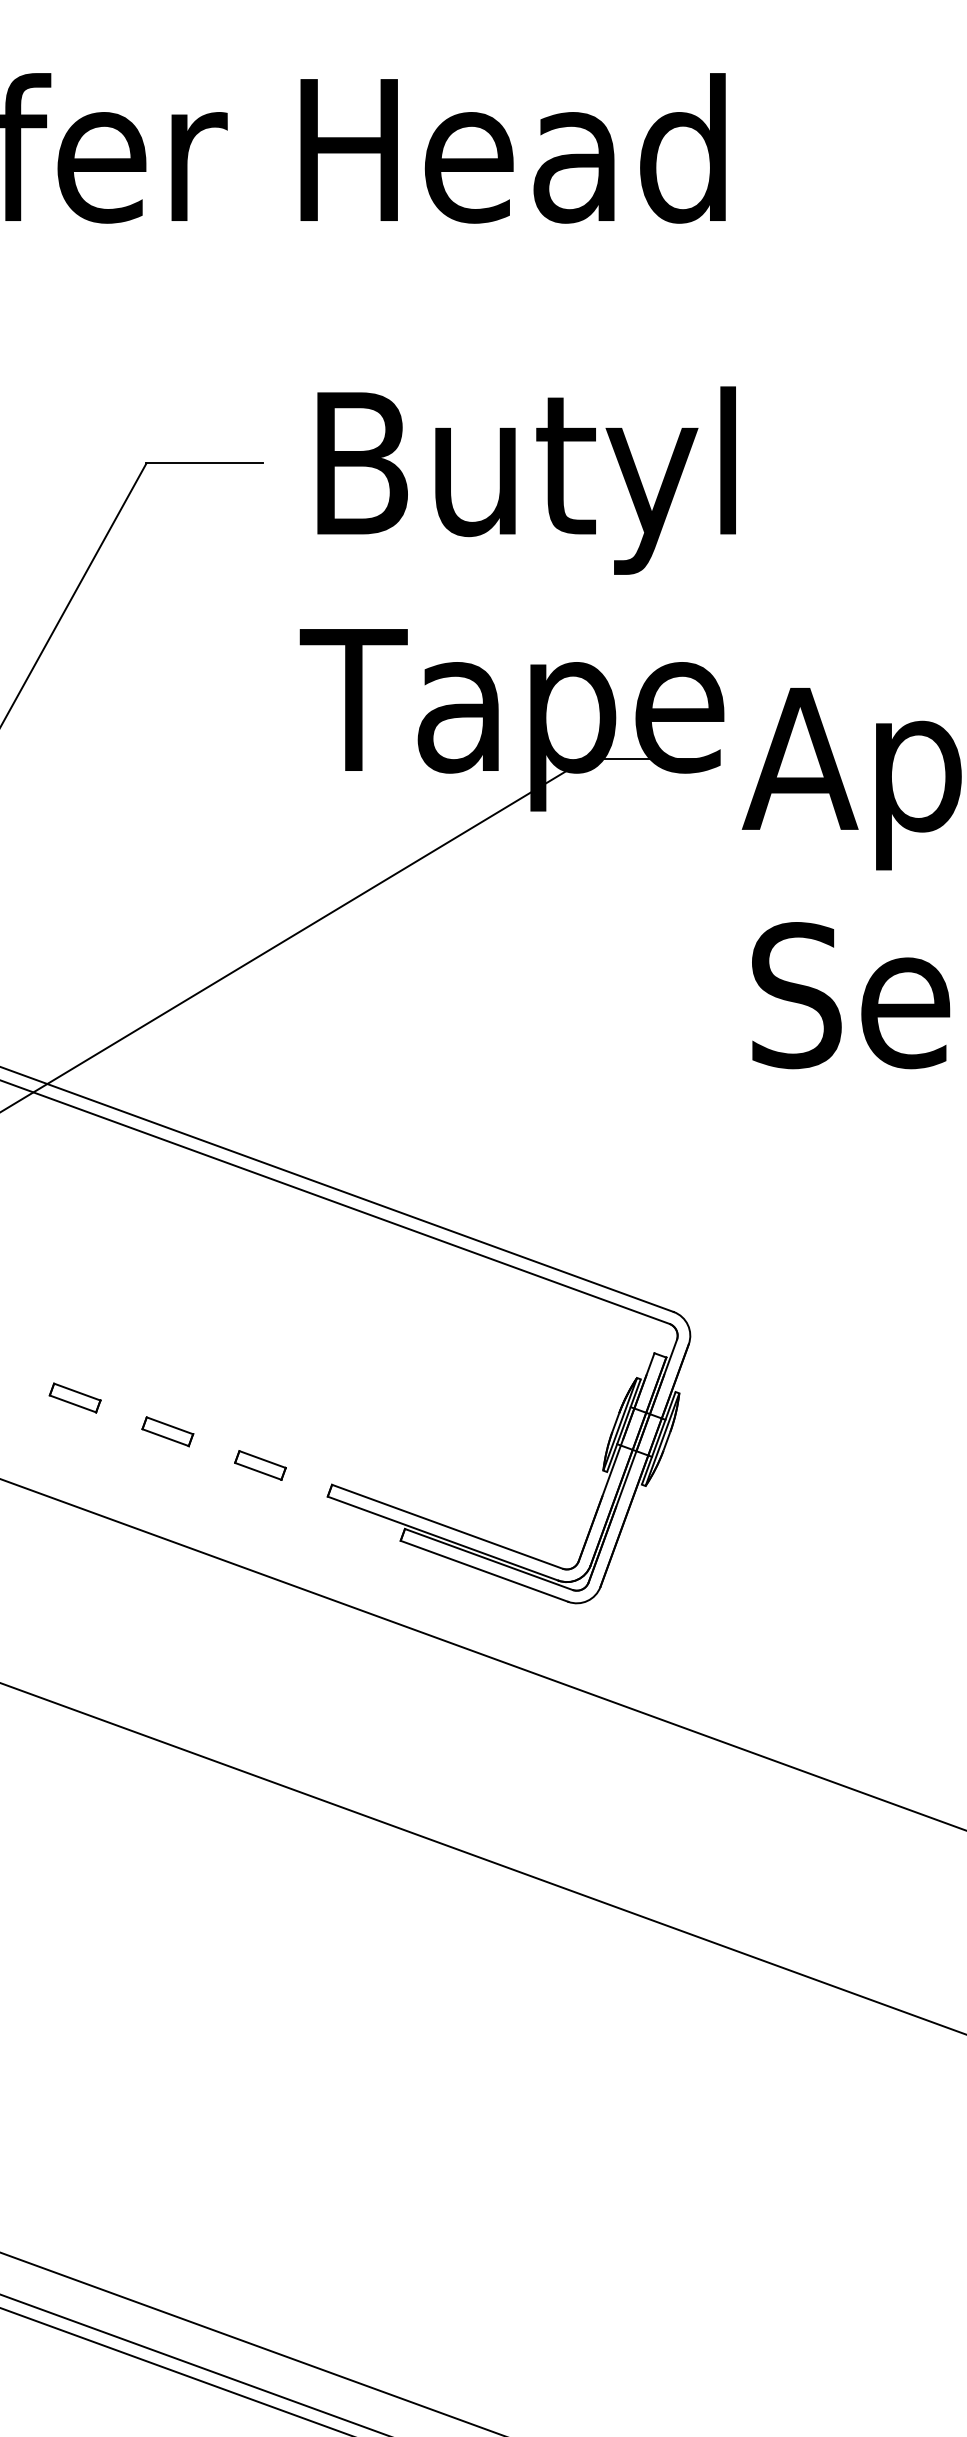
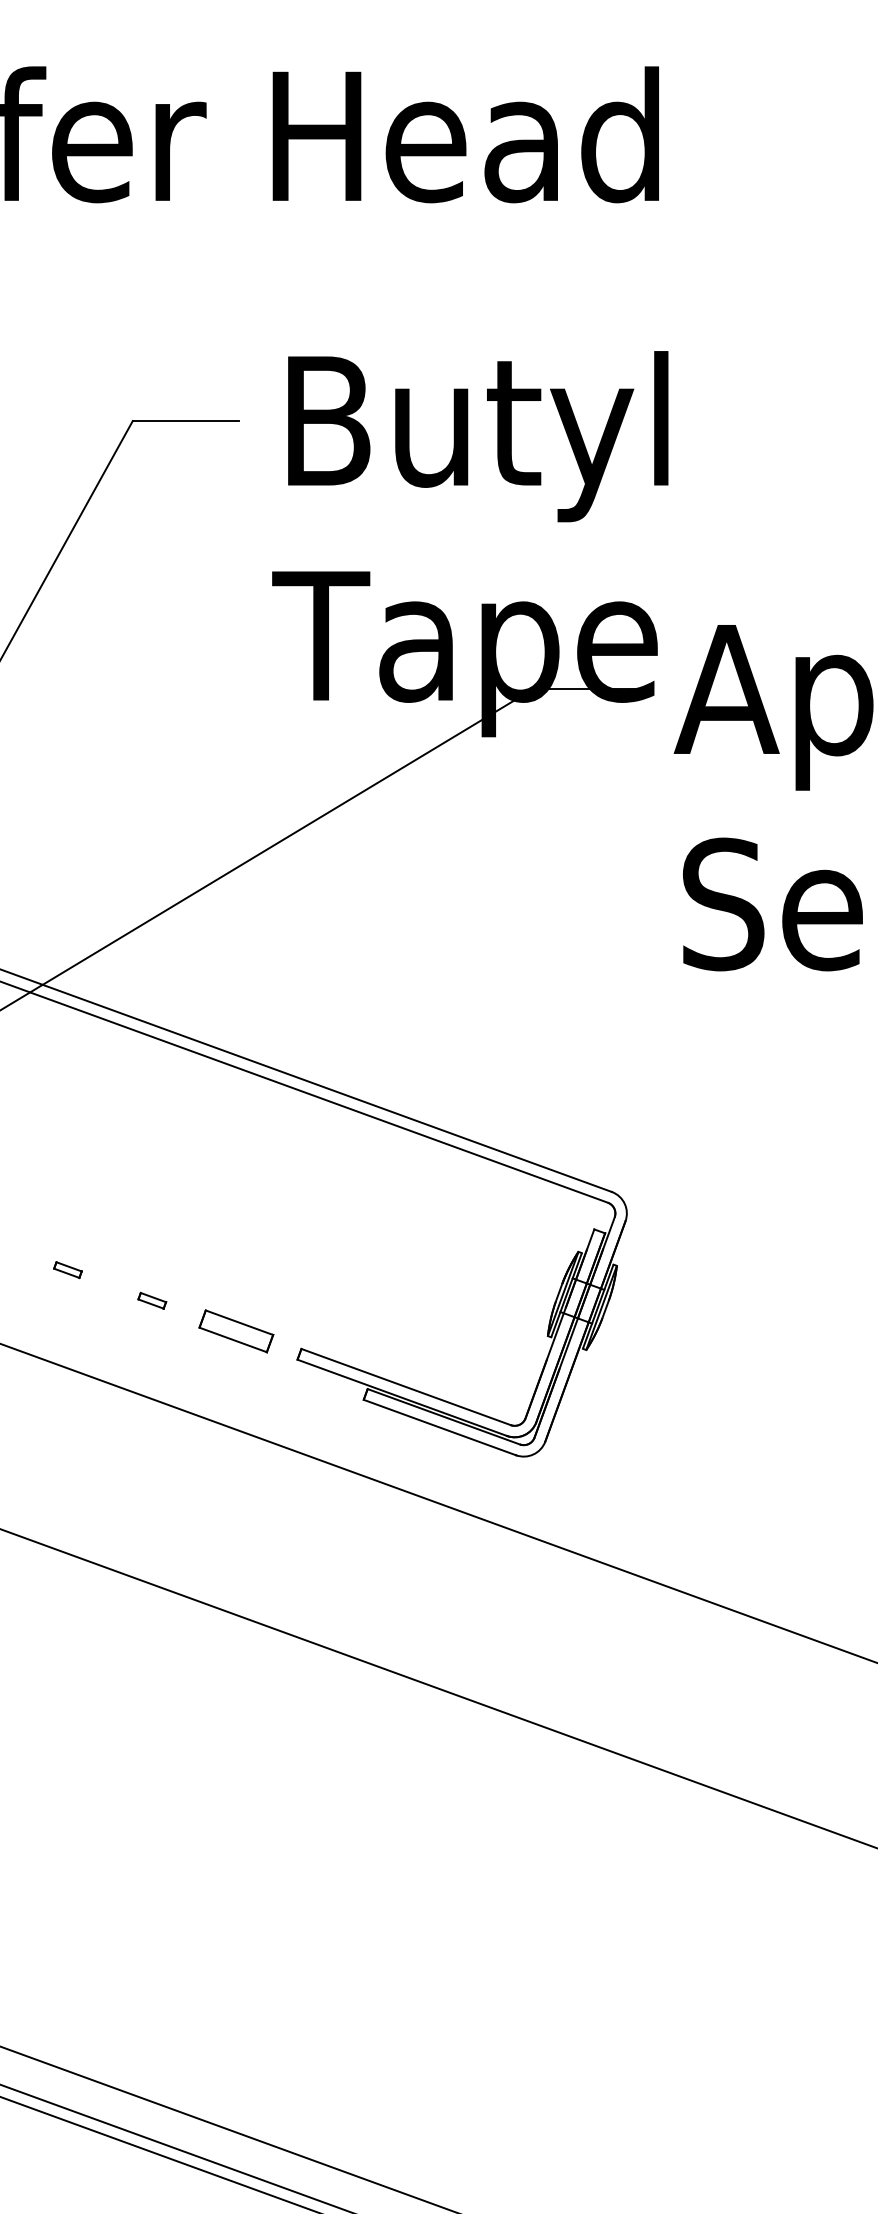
part: (74, 1397) -> (67, 1269), size x0.6
part: (167, 1431) -> (151, 1300), size x0.6
part: (260, 1465) -> (236, 1331), size x1.6

